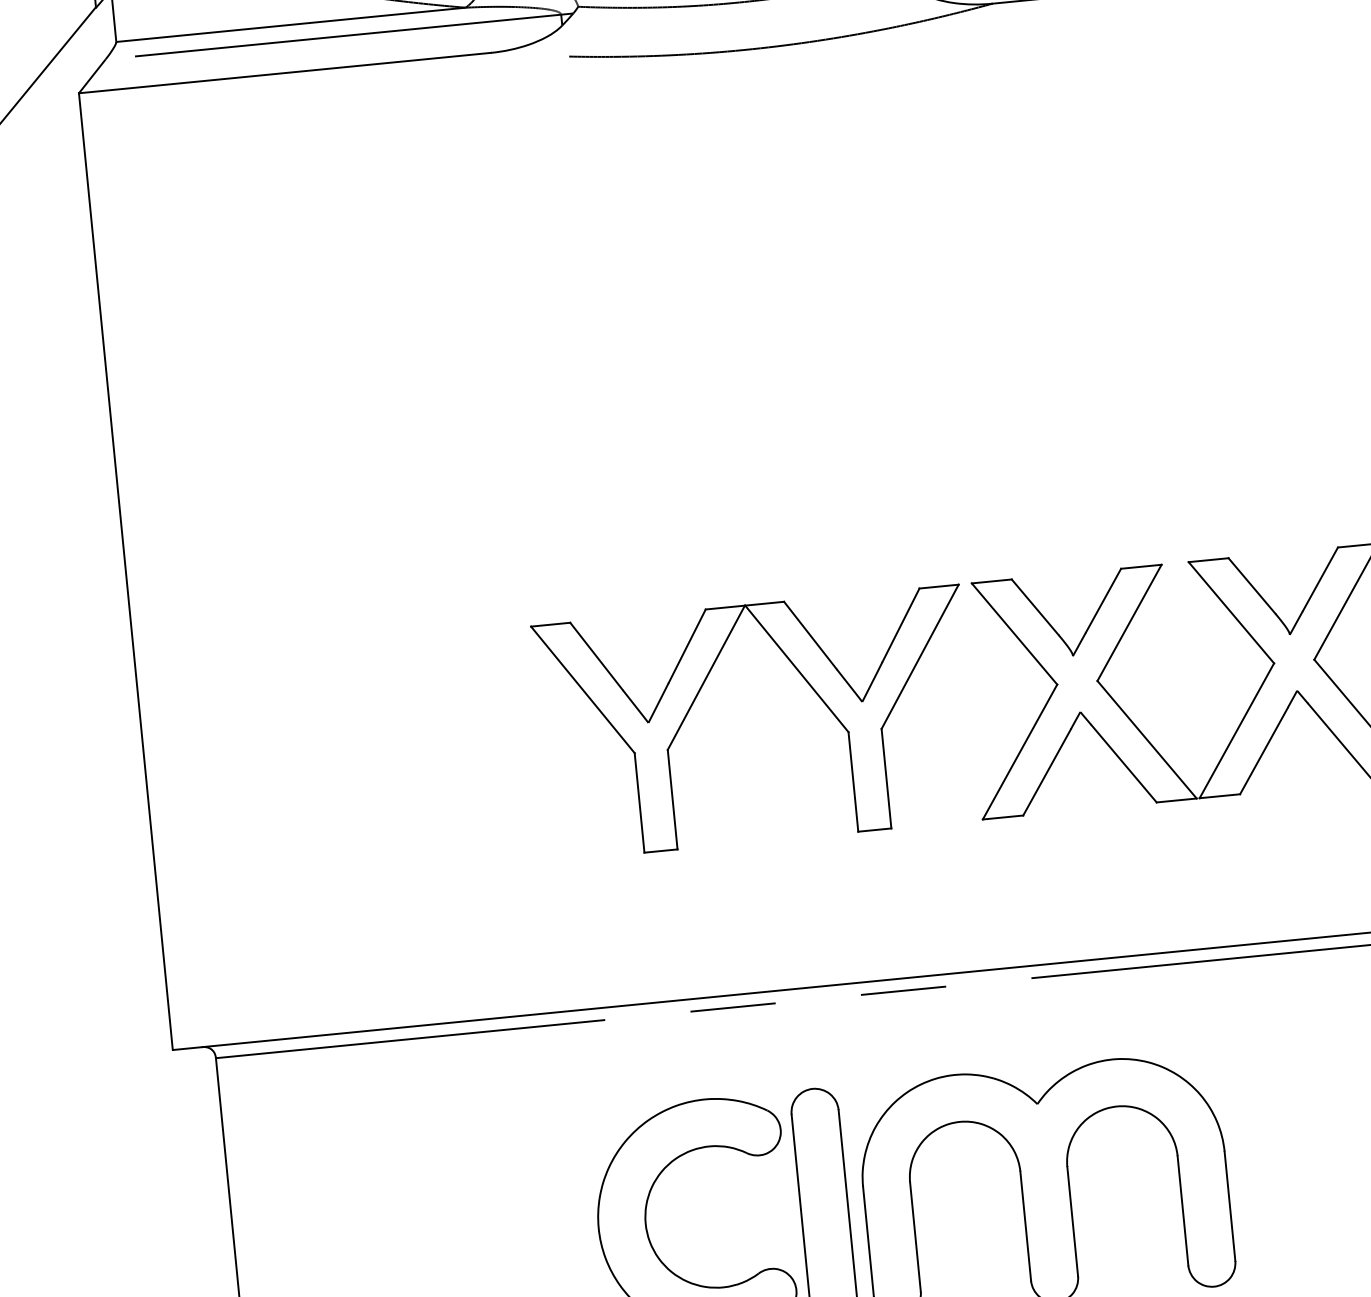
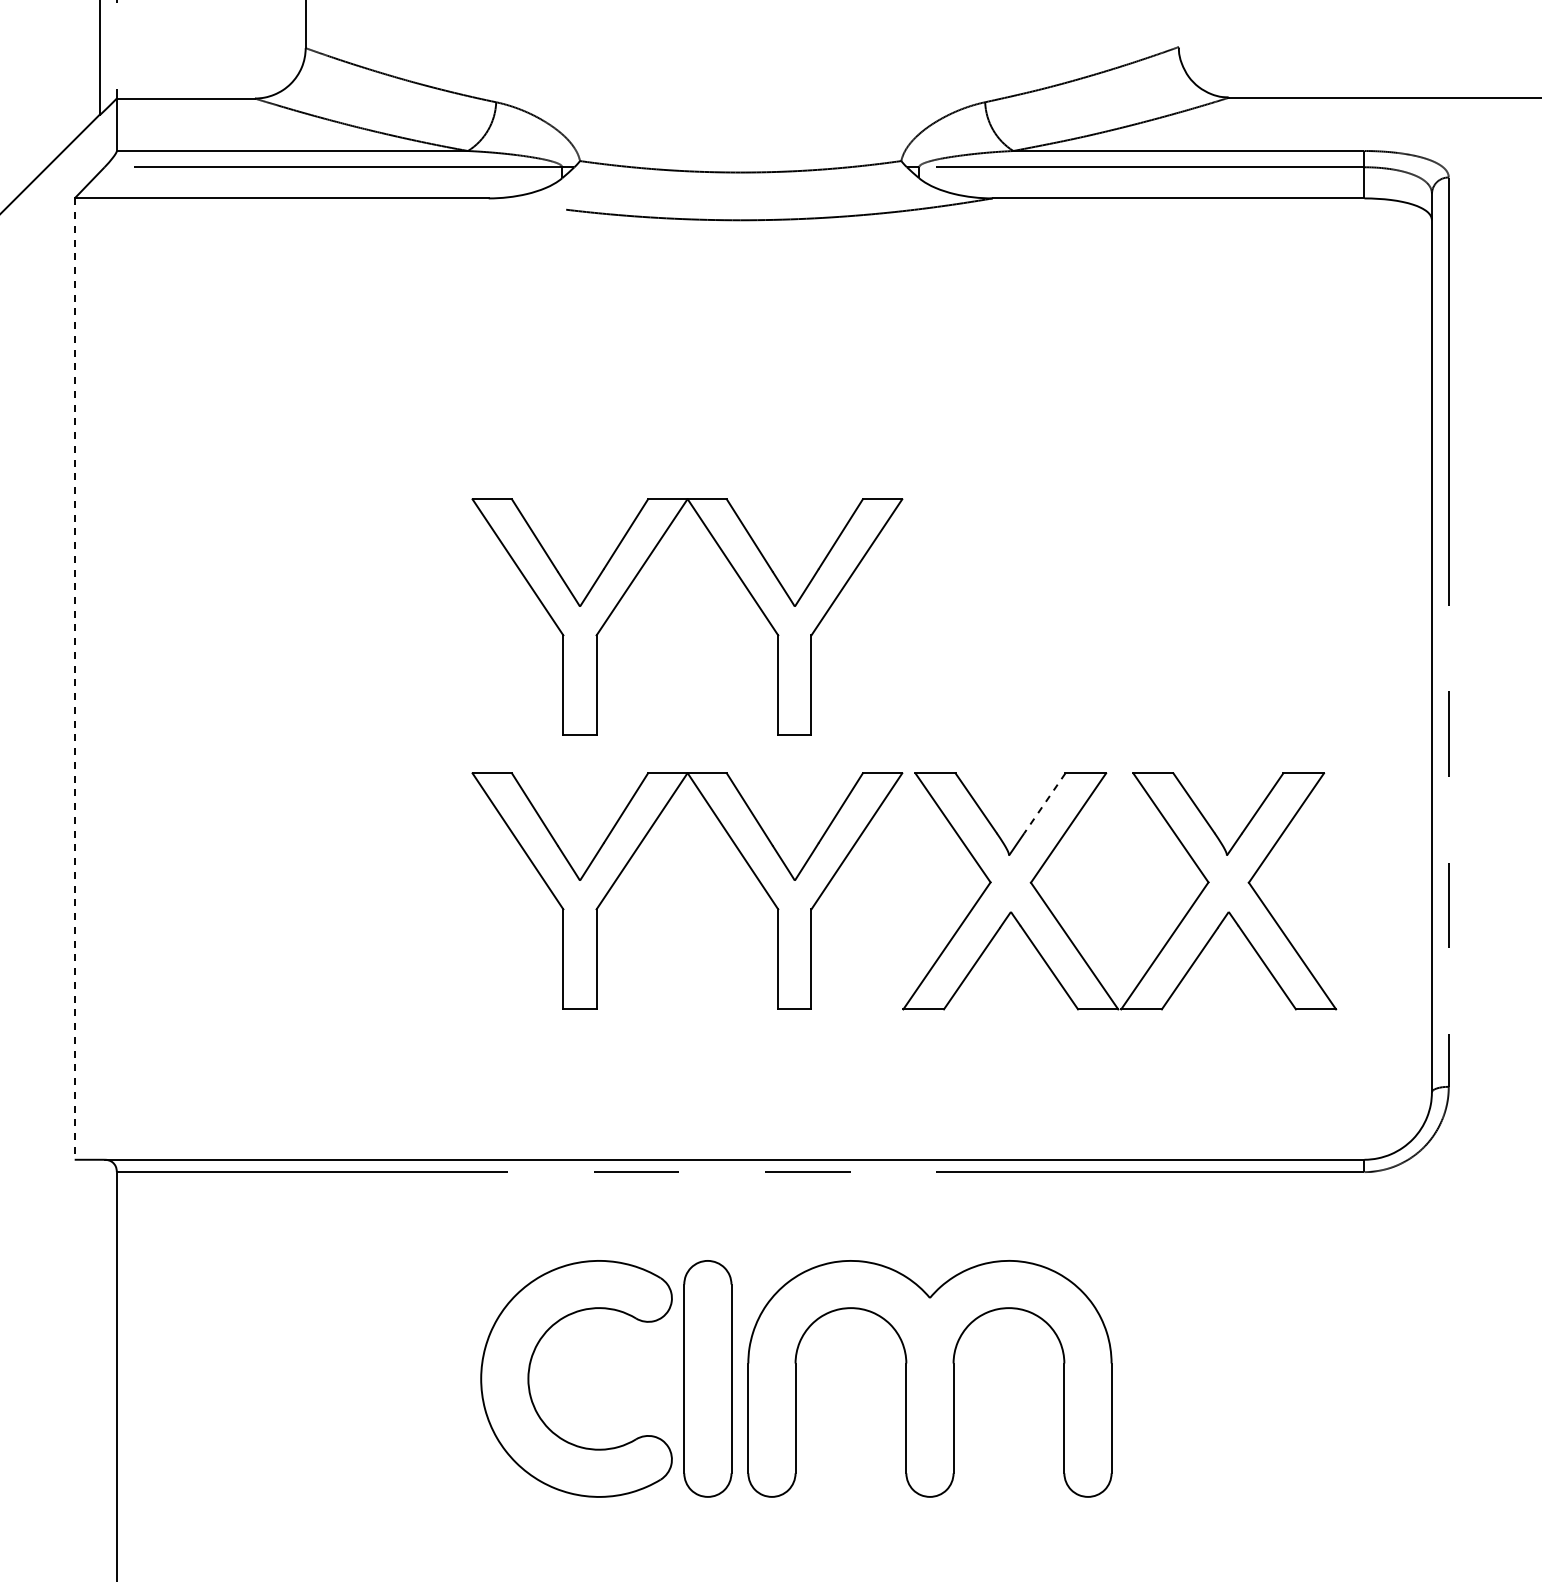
part: (672, 420) -> (633, 582), added
line: (125, 572) -> (74, 679), solid -> dashed
line: (1103, 600) -> (1044, 803), solid -> dashed

